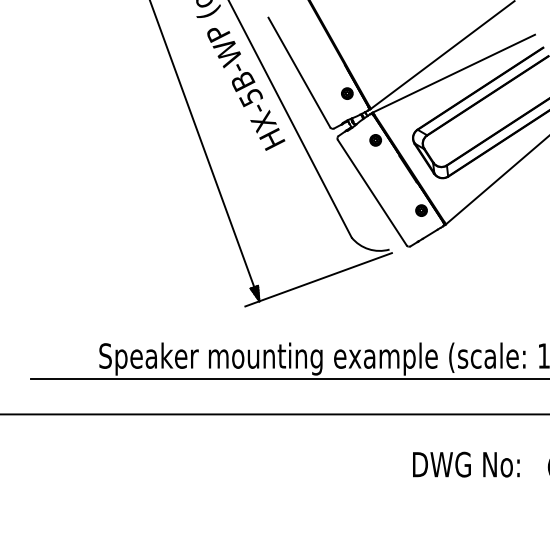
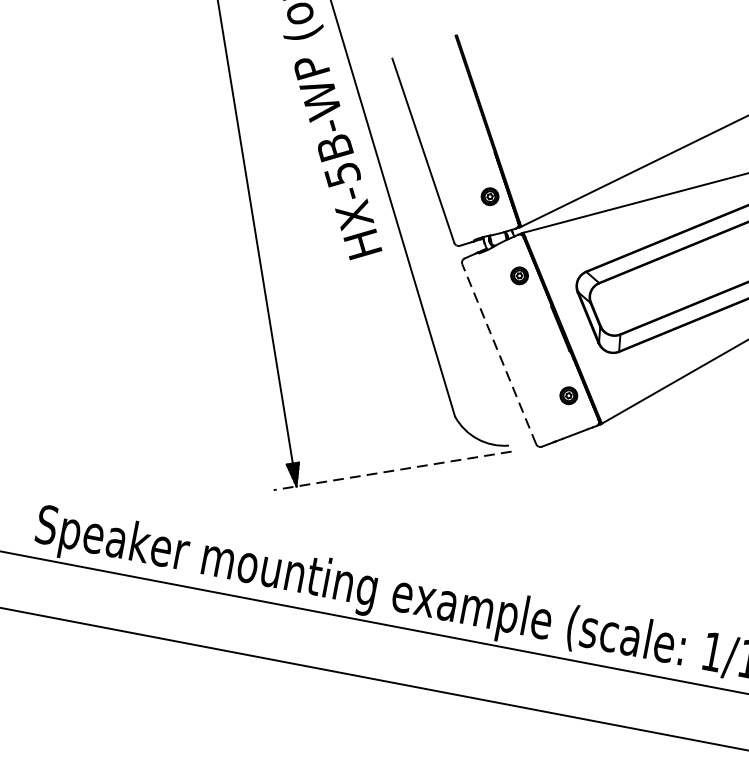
line: (372, 192) -> (499, 354), solid -> dashed
line: (318, 279) -> (392, 470), solid -> dashed

